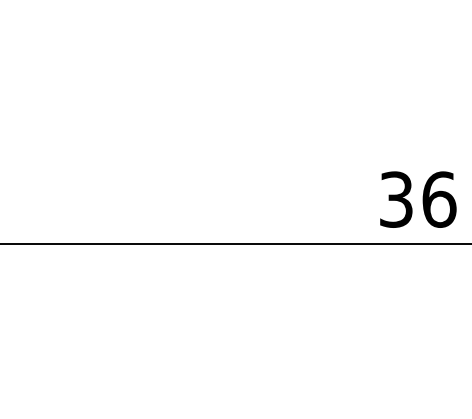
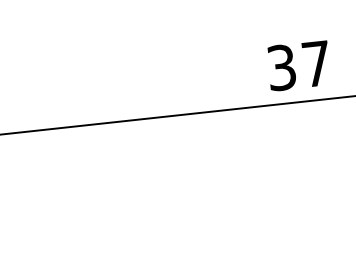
text: (439, 199) -> (316, 63), 36 -> 37

